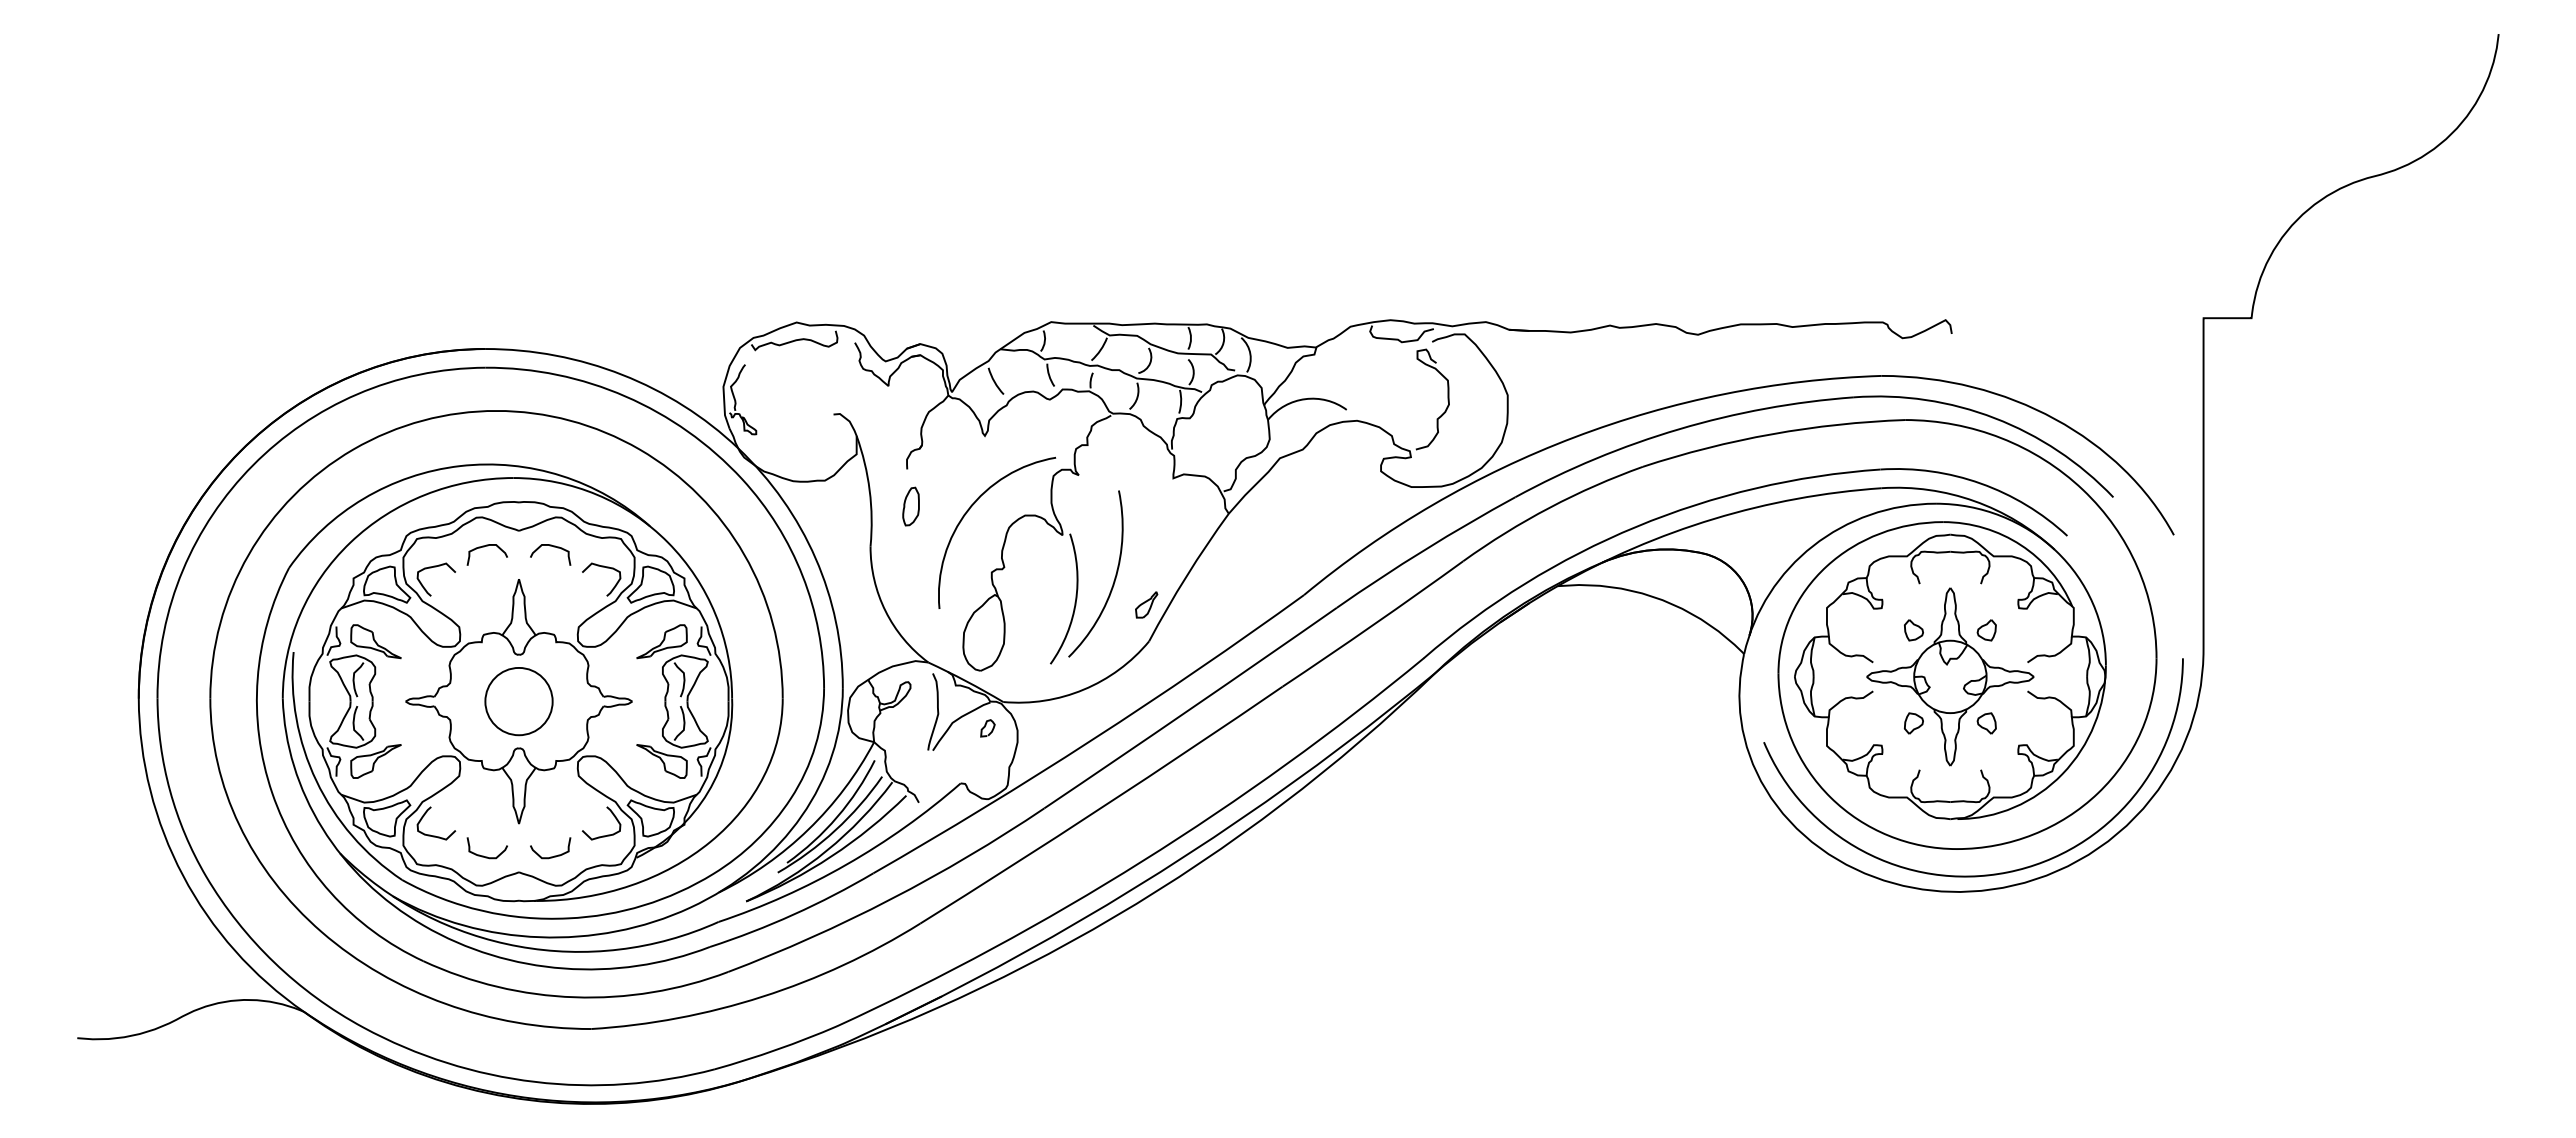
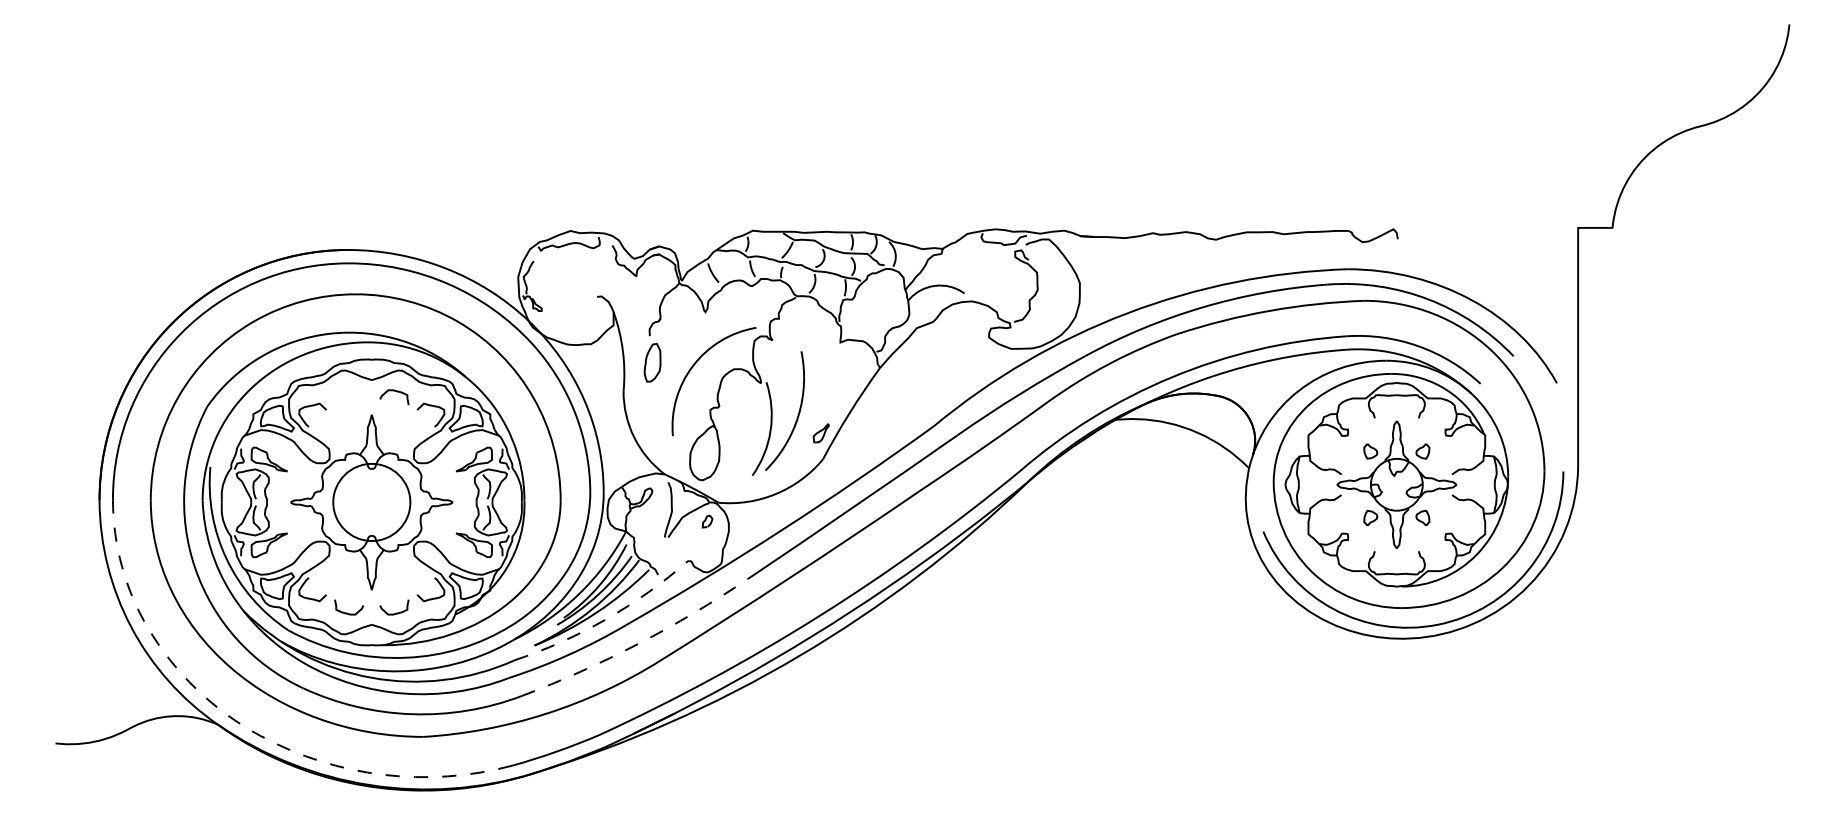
part: (910, 506) -> (652, 362), size x1.4
curve: (484, 547) -> (347, 392), removed
circle: (518, 701) -> (371, 502), size x1.6
arc: (846, 864) -> (606, 619), solid -> dashed
arc: (891, 899) -> (638, 644), solid -> dashed
line: (337, 1012) -> (241, 725), solid -> dashed

